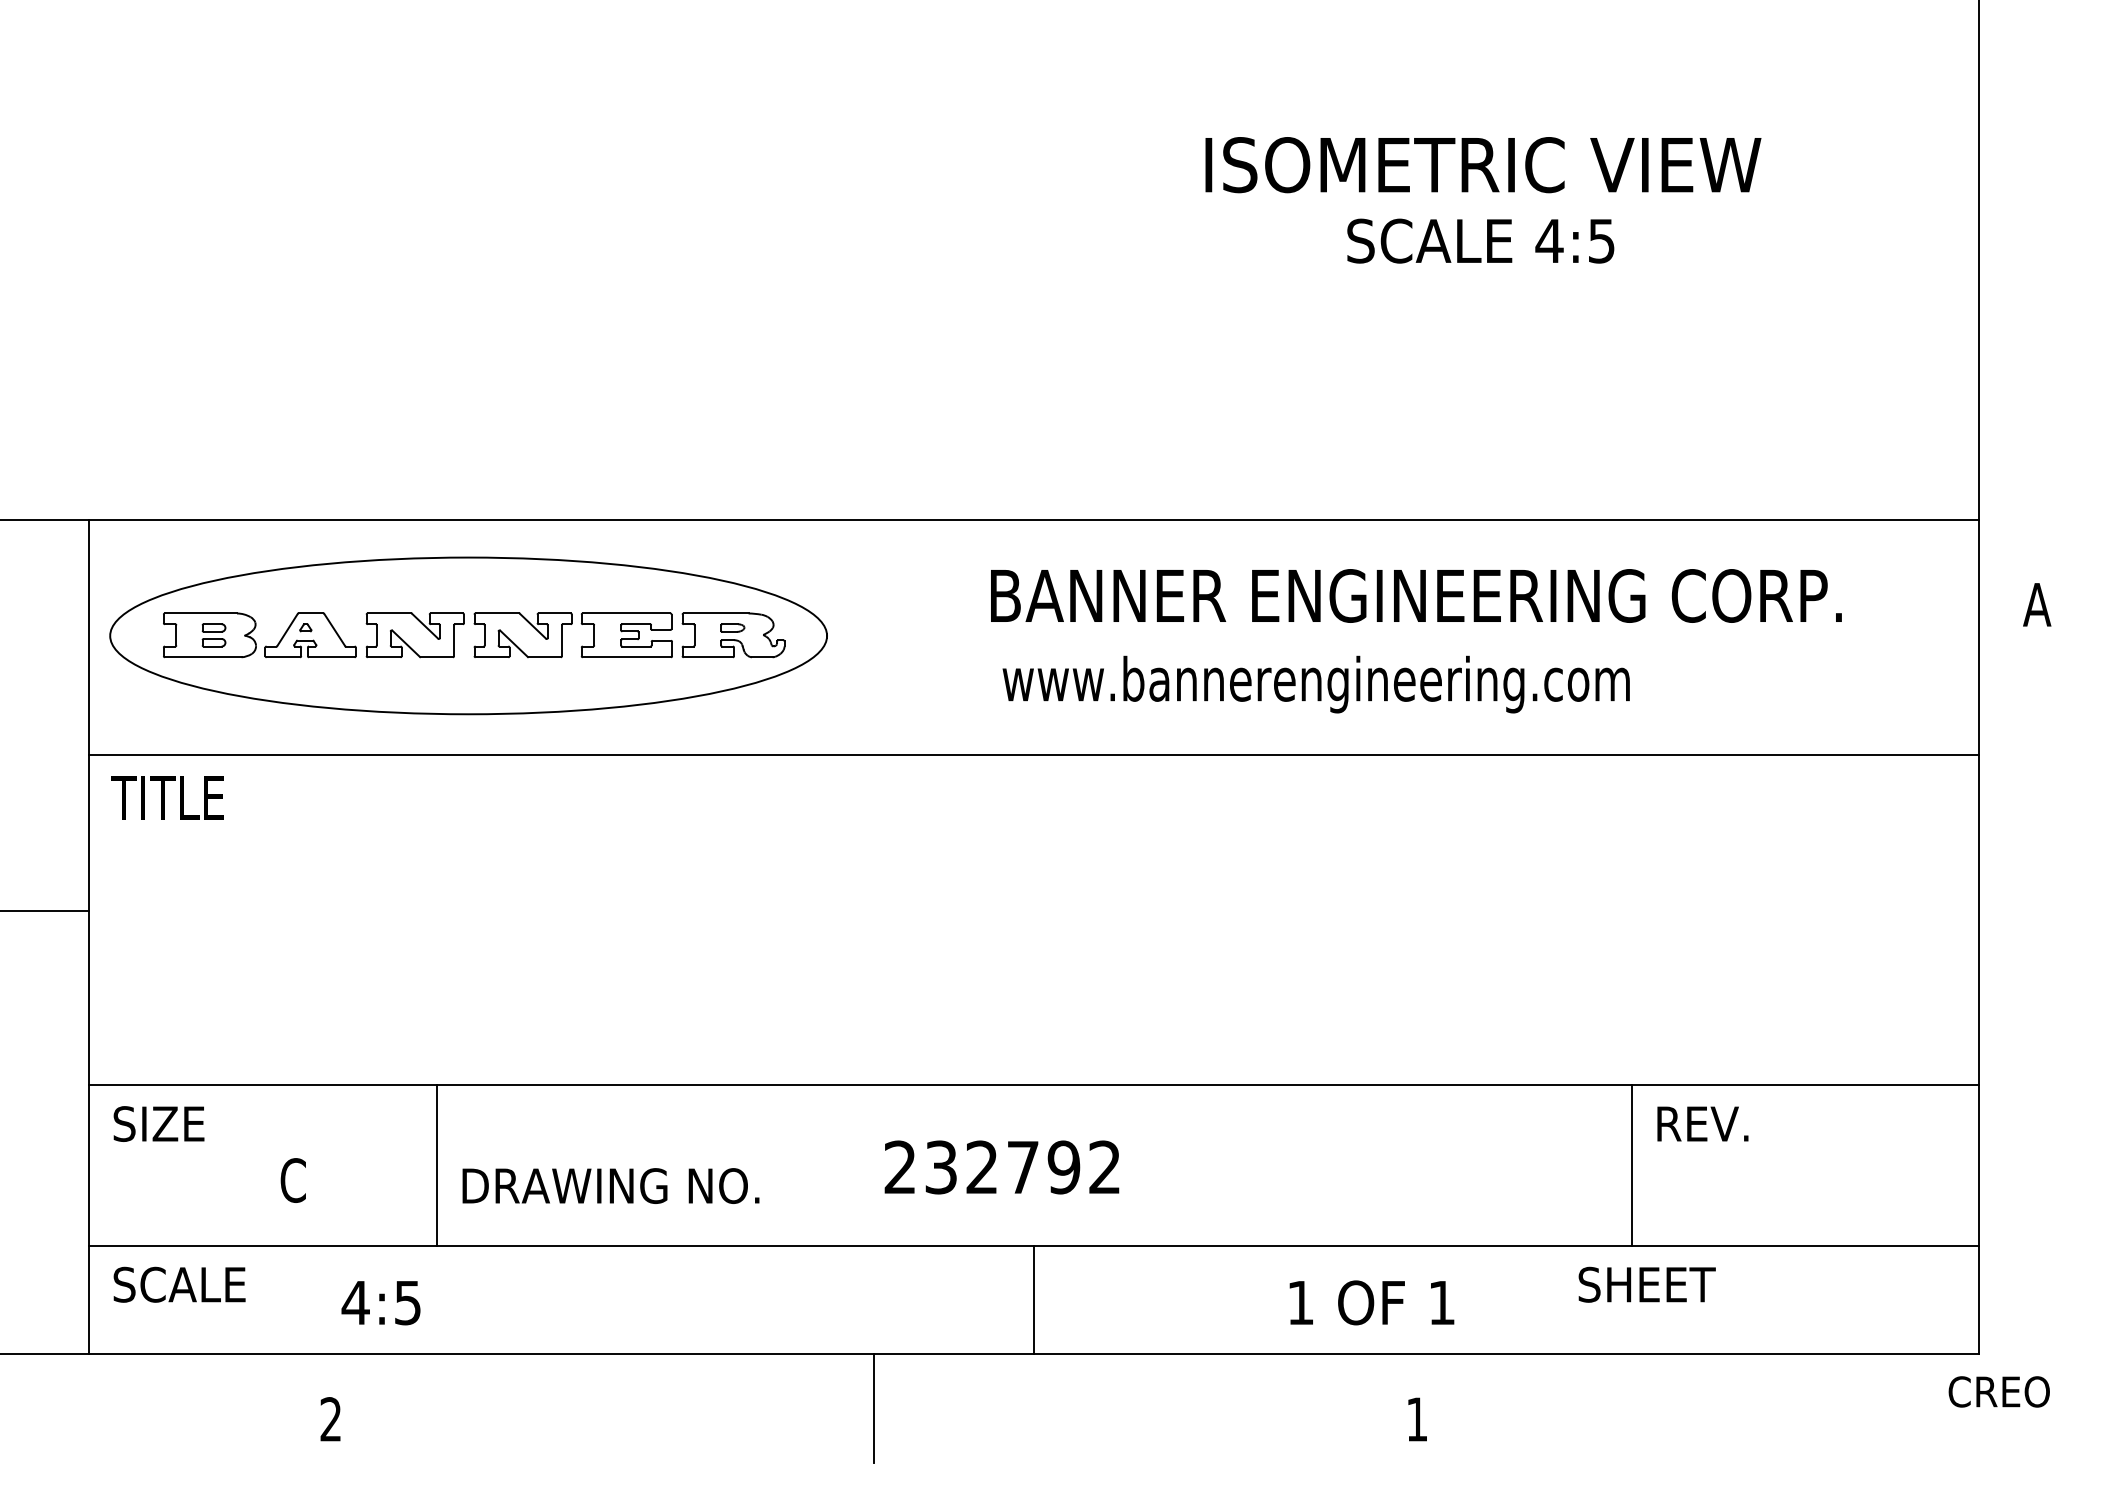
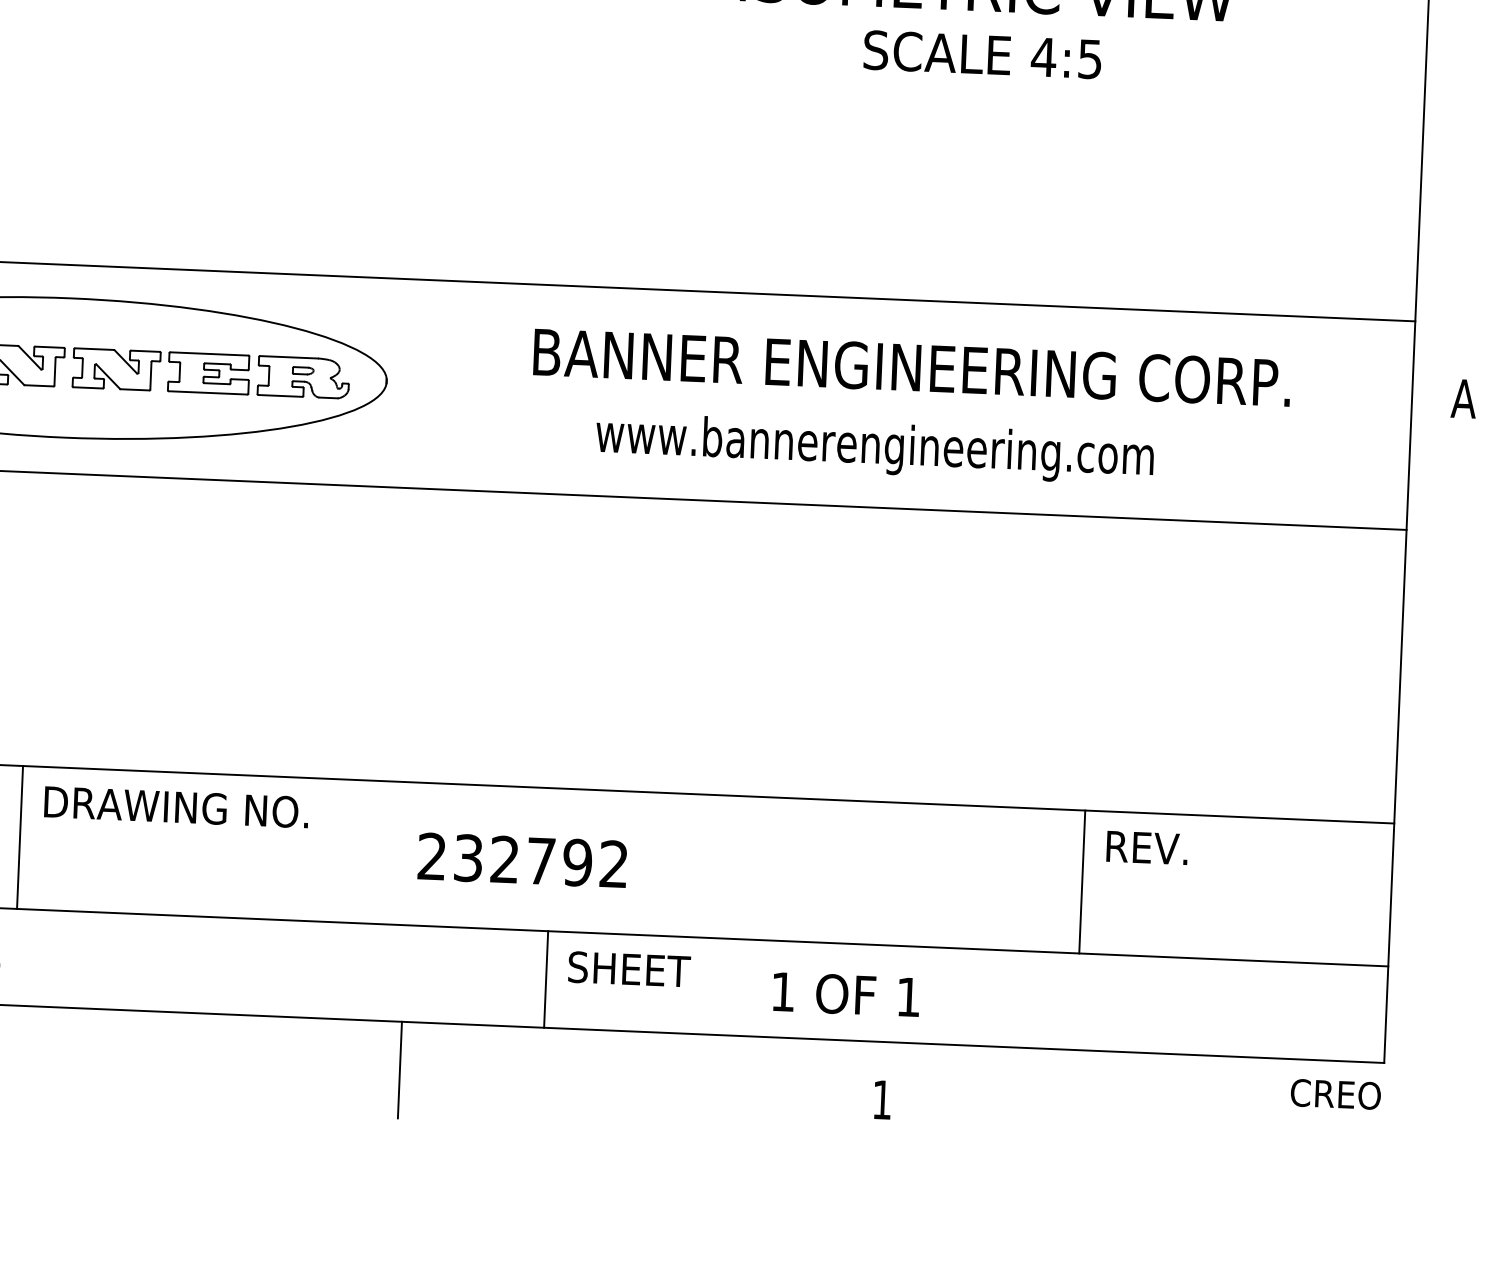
text: (1315, 684) -> (874, 448), moved
text: (610, 1185) -> (176, 806), moved
text: (1646, 1284) -> (628, 969), moved
text: (1998, 1391) -> (1335, 1094), moved

